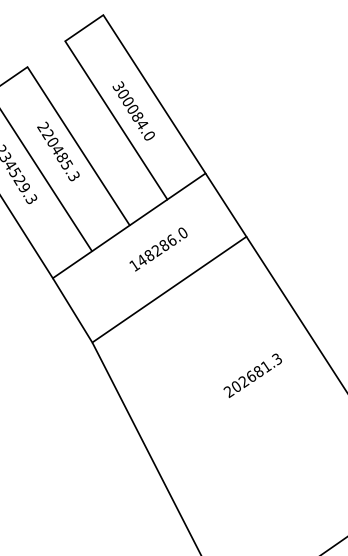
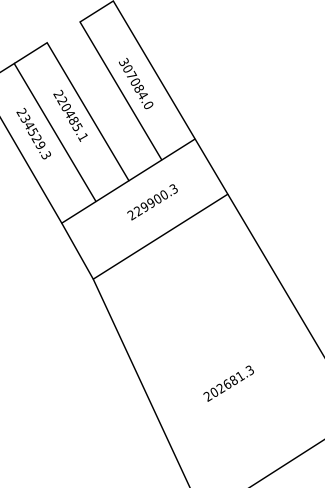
text: (129, 100) -> (132, 74), 300084.0 -> 307084.0
text: (73, 176) -> (82, 137), 220485.3 -> 220485.1
text: (158, 249) -> (152, 202), 148286.0 -> 229900.3
text: (252, 375) -> (228, 383), moved

